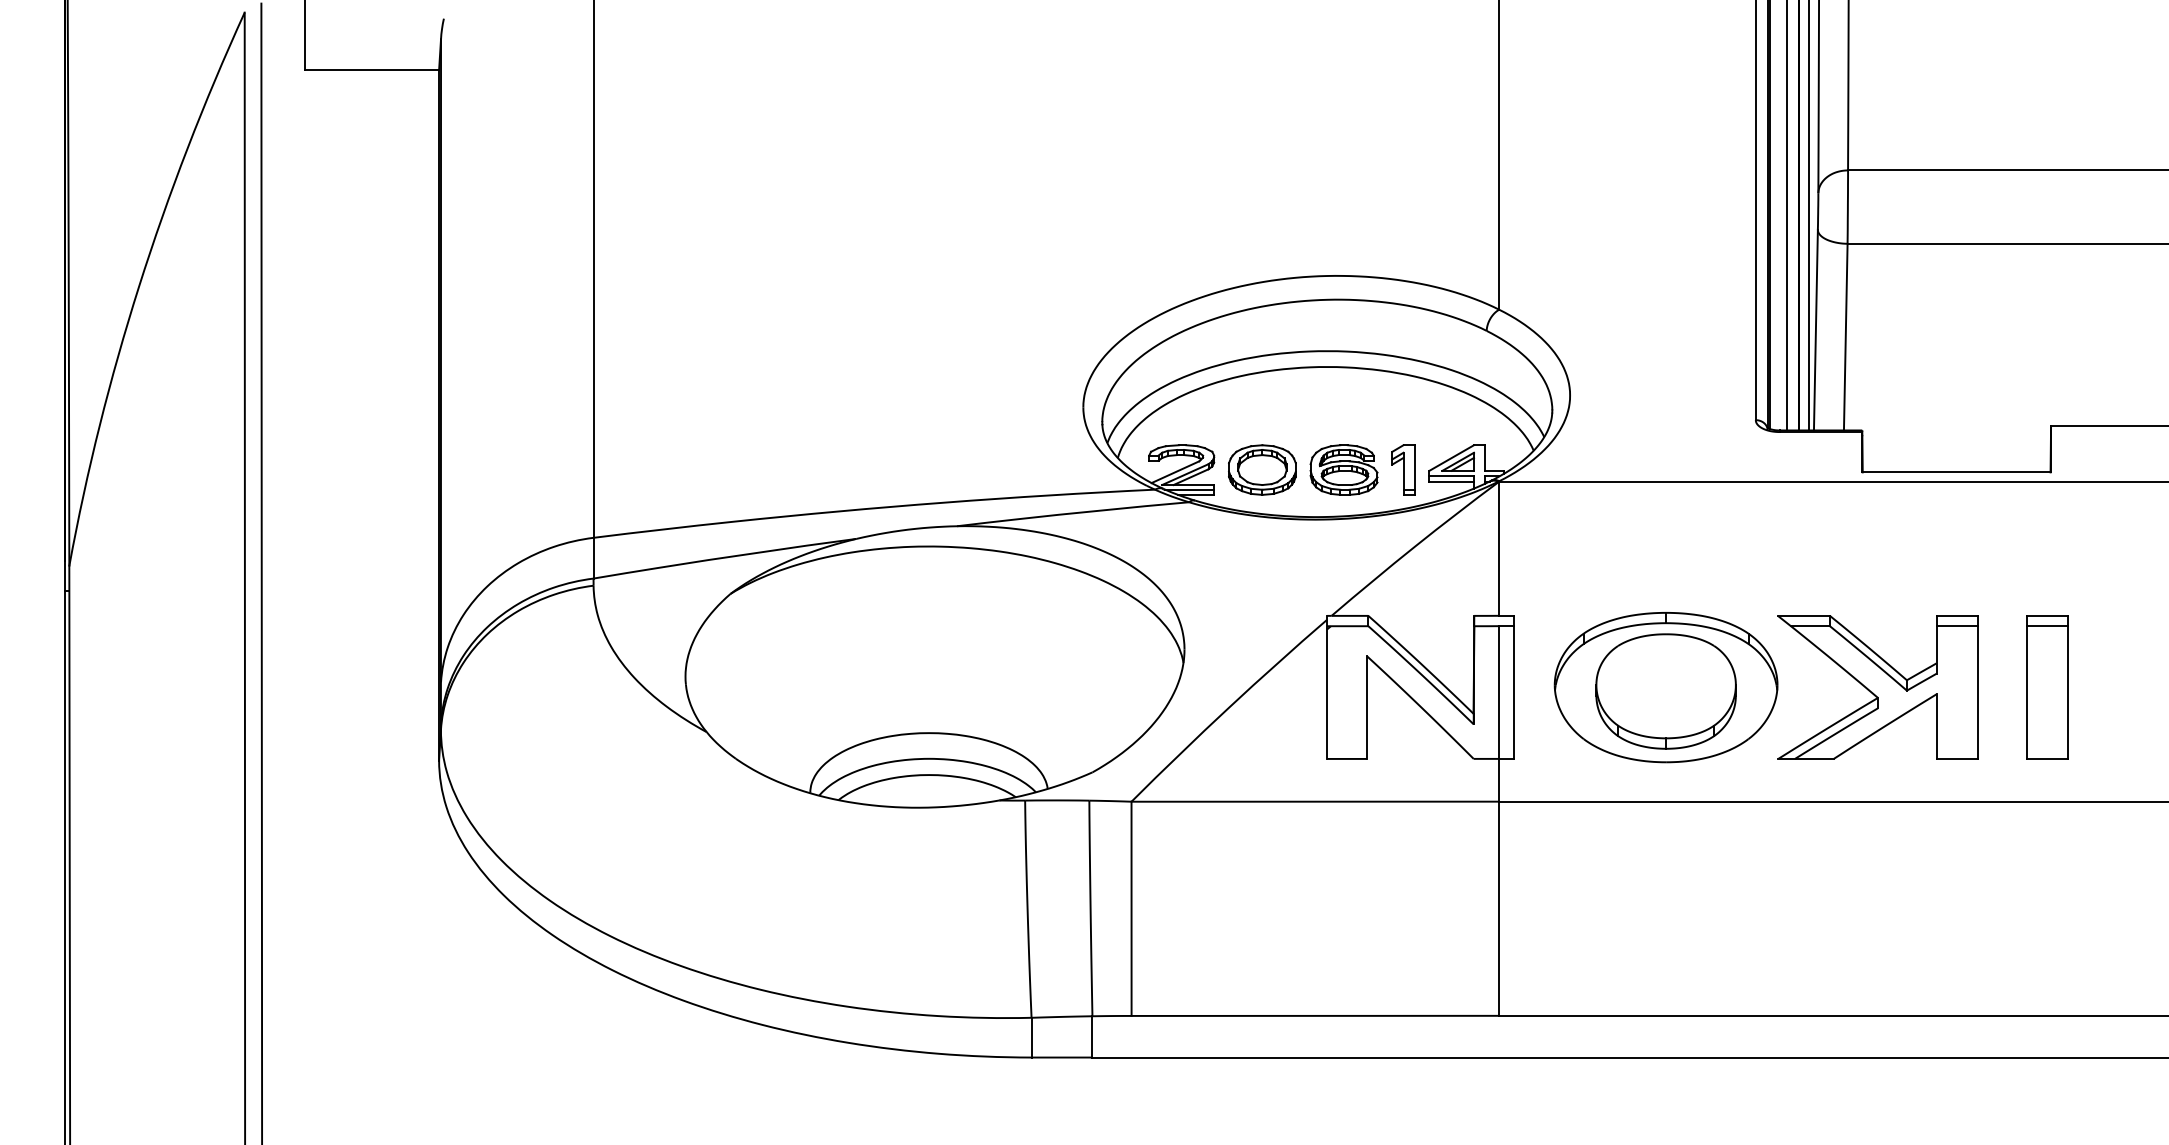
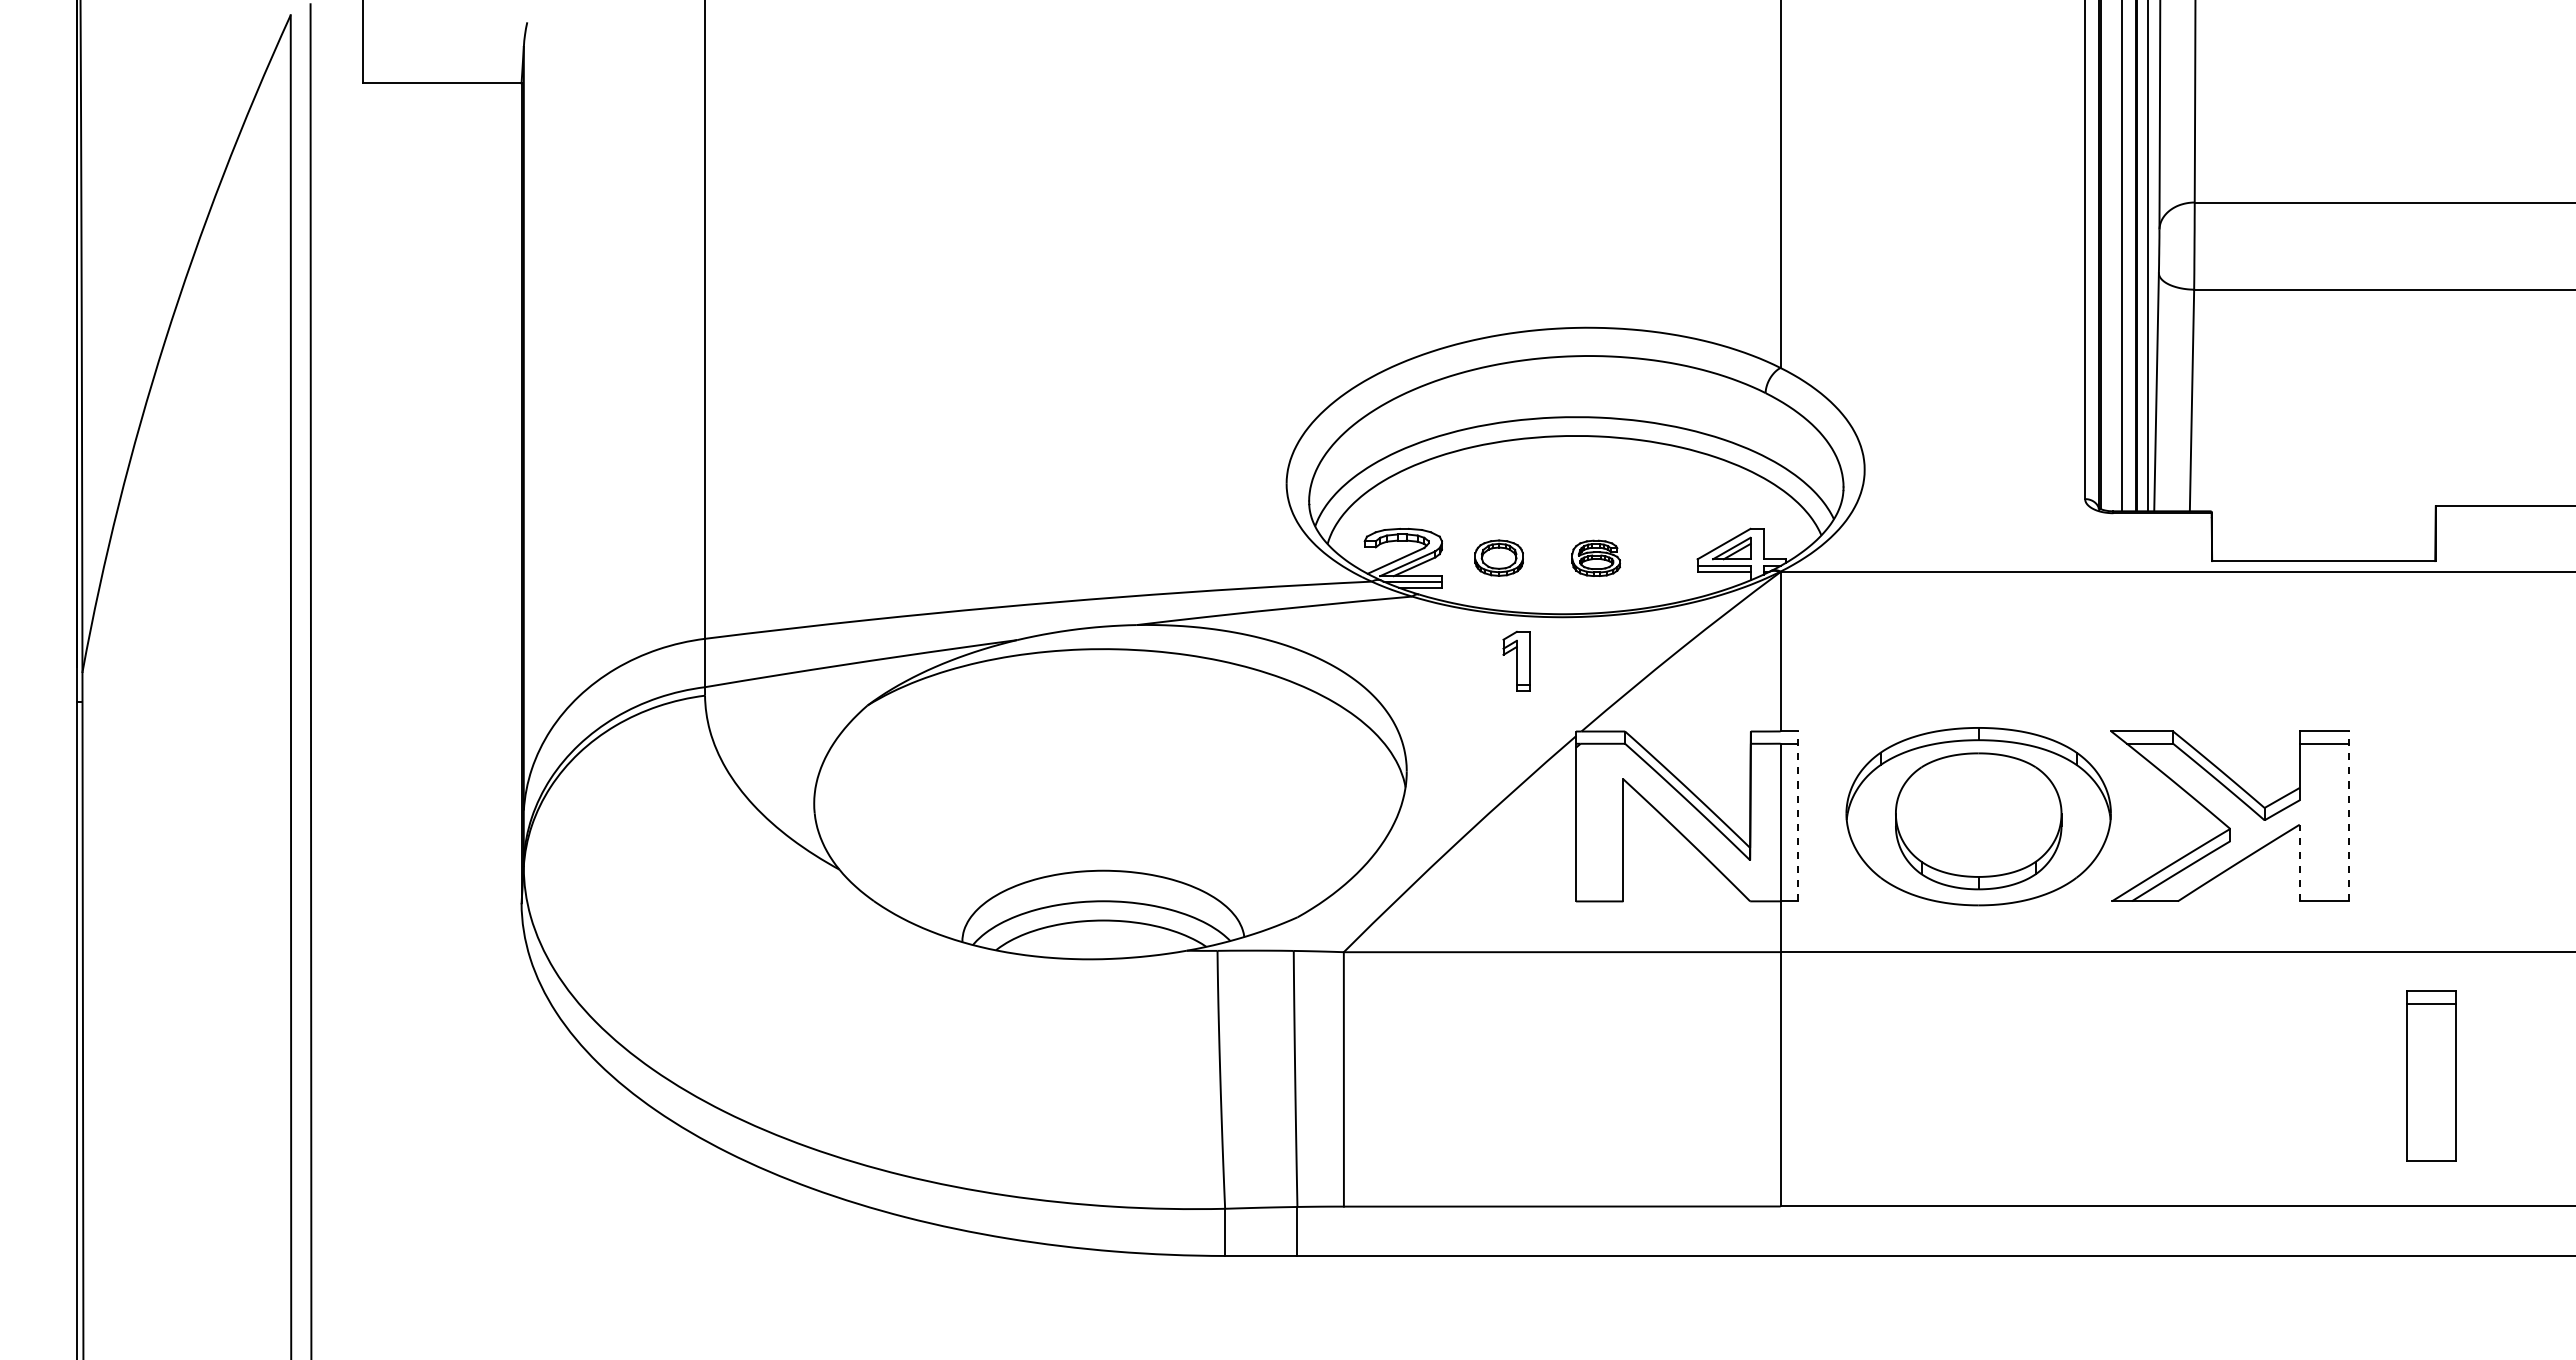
part: (1261, 469) -> (1498, 557), size x0.6
part: (1343, 470) -> (1595, 558), size x0.6
part: (1403, 470) -> (1516, 661), moved
part: (2047, 686) -> (2431, 1075), moved
line: (1514, 687) -> (1798, 816), solid -> dashed
line: (1977, 687) -> (2348, 816), solid -> dashed
line: (1936, 726) -> (2299, 862), solid -> dashed

